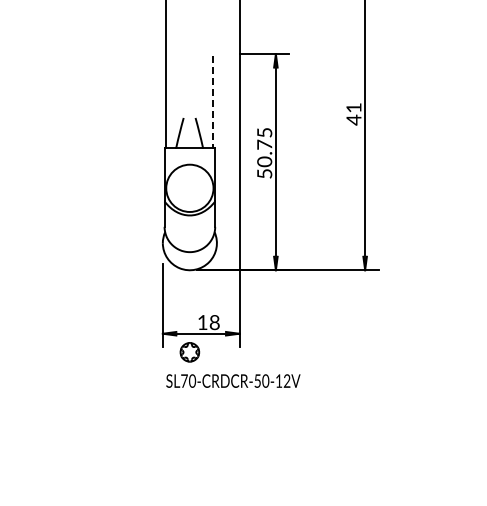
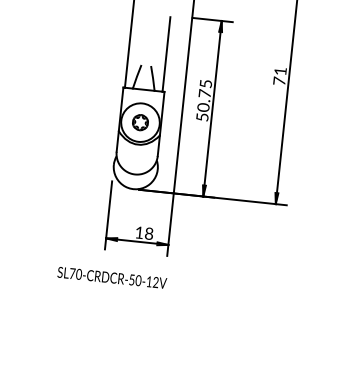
line: (212, 101) -> (166, 54), dashed -> solid
text: (353, 119) -> (279, 80), 41 -> 71
part: (189, 352) -> (140, 122), moved
text: (233, 380) -> (112, 277), moved

